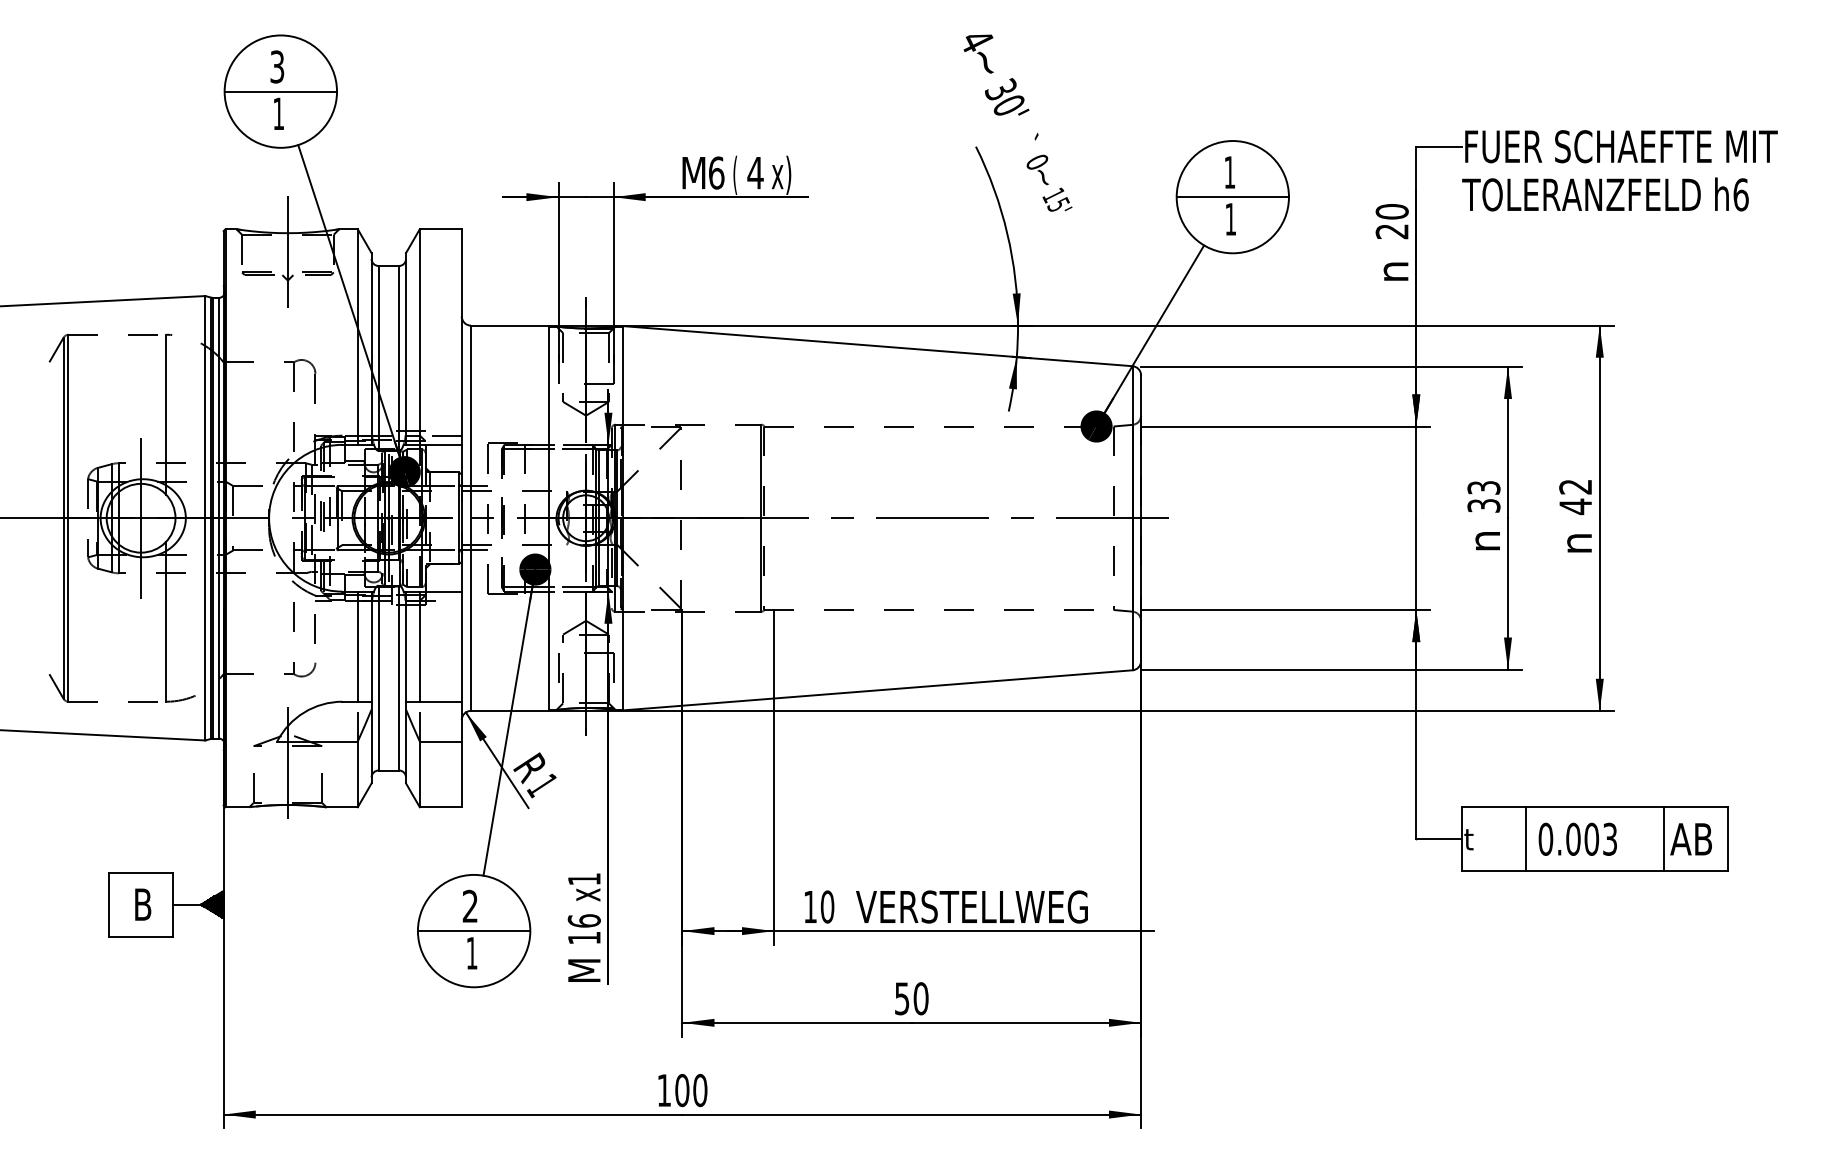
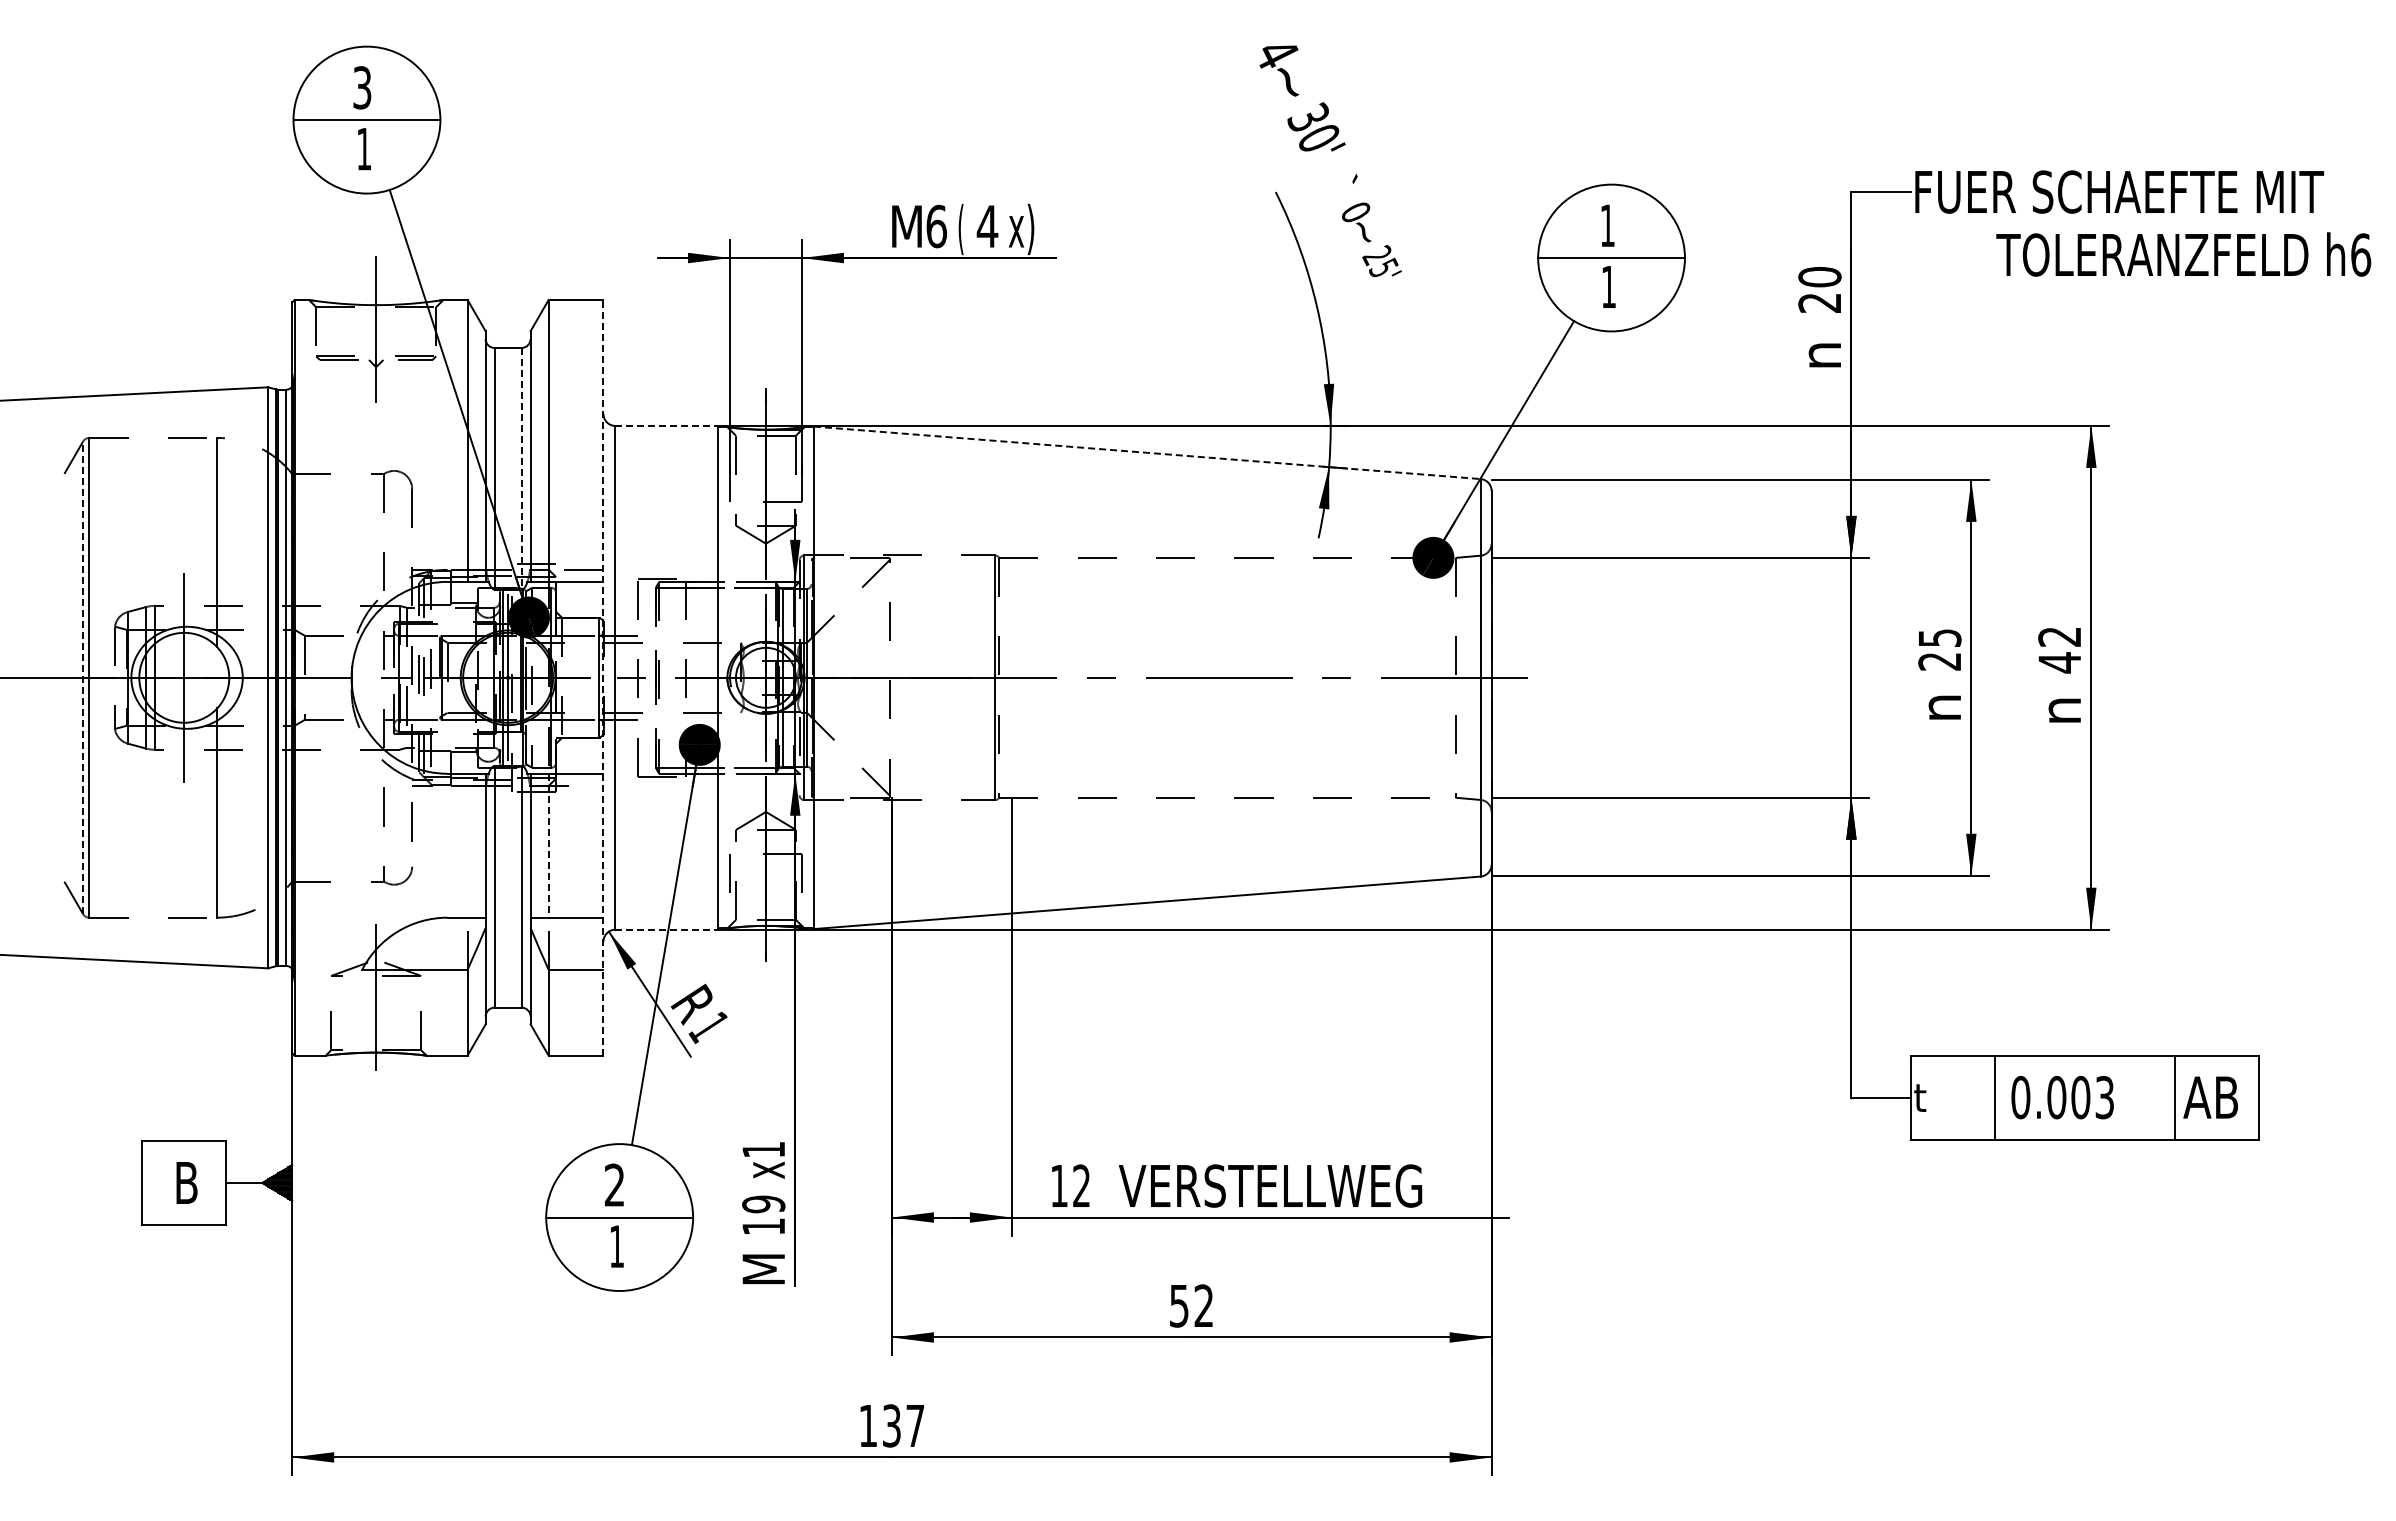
text: (1605, 194) -> (2183, 254), moved
text: (1053, 195) -> (1376, 255), 15' -> 25'
line: (510, 325) -> (667, 425), solid -> dashed
line: (877, 345) -> (1147, 452), solid -> dashed
line: (399, 358) -> (521, 468), solid -> dashed
text: (1483, 496) -> (1939, 649), 33 -> 25
line: (64, 518) -> (83, 677), solid -> dashed
line: (461, 518) -> (603, 677), solid -> dashed
line: (357, 646) -> (467, 845), removed
line: (419, 646) -> (548, 845), solid -> dashed
line: (510, 710) -> (667, 929), solid -> dashed
text: (827, 906) -> (1081, 1185), 10 -> 12
text: (584, 921) -> (763, 1204), 16 -> 19
text: (920, 998) -> (1203, 1305), 50 -> 52
text: (691, 1090) -> (903, 1425), 100 -> 137

